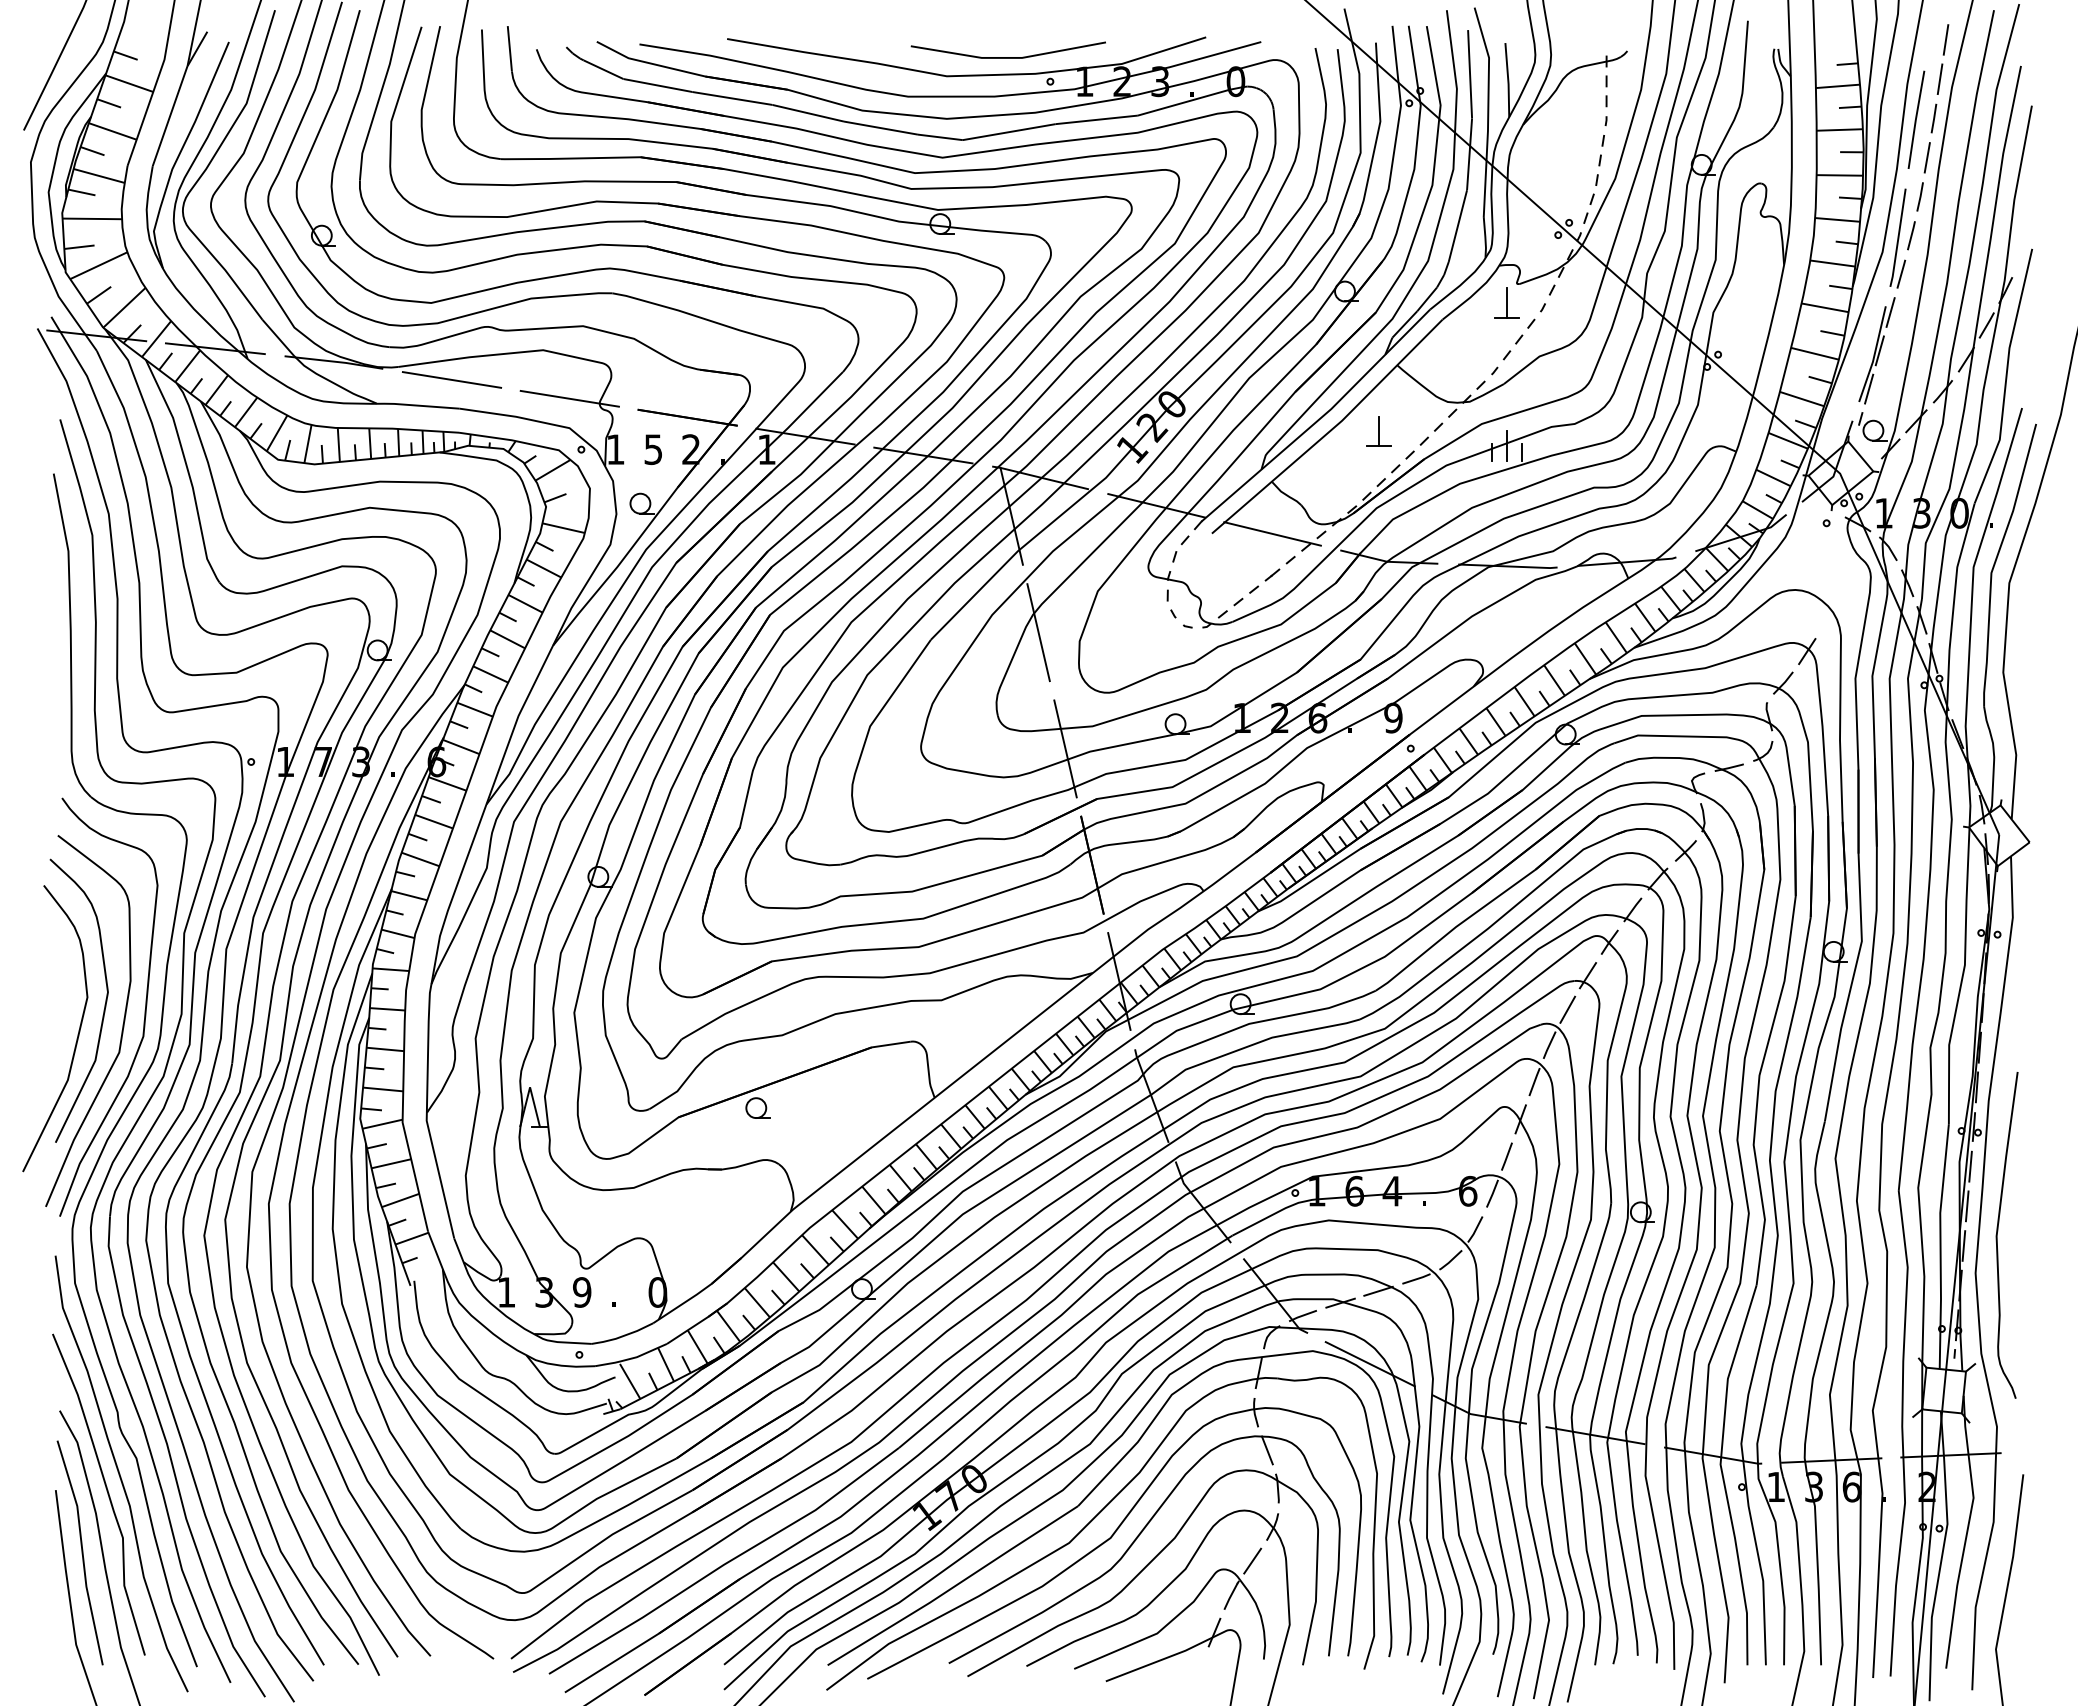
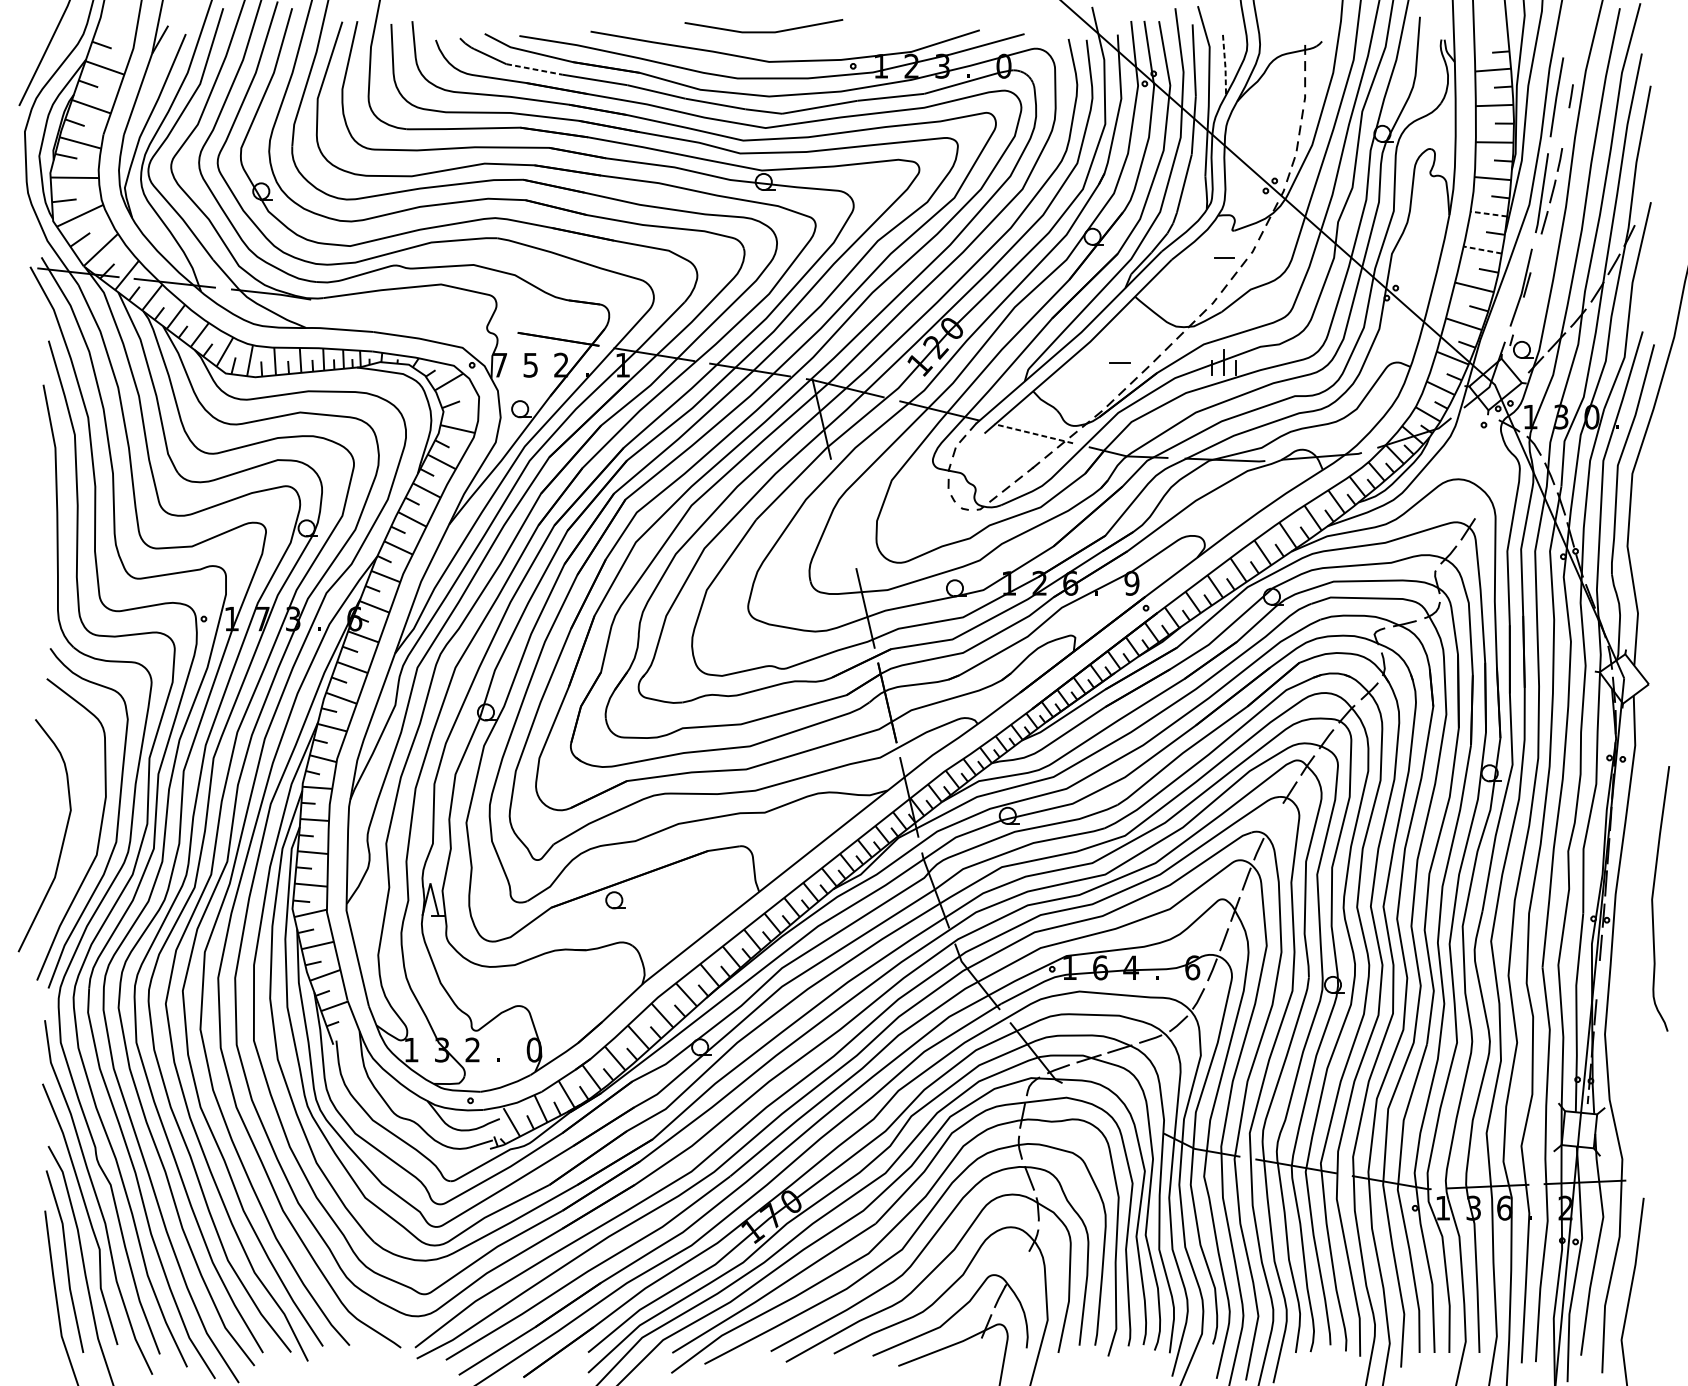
line: (1945, 39) -> (1580, 32), removed
line: (1007, 57) -> (763, 32), moved
line: (1939, 79) -> (1575, 64), removed
line: (1508, 80) -> (1225, 65), solid -> dashed
line: (658, 85) -> (534, 69), solid -> dashed
line: (1926, 157) -> (1565, 127), removed
line: (1832, 263) -> (1488, 214), solid -> dashed
line: (1507, 303) -> (1224, 246), removed
line: (1825, 307) -> (1483, 249), solid -> dashed
line: (1890, 312) -> (1535, 253), removed
line: (451, 379) -> (366, 308), removed
line: (1869, 388) -> (1518, 315), removed
line: (569, 398) -> (462, 323), removed
line: (1378, 431) -> (1119, 350), removed
text: (615, 449) -> (499, 365), 1 -> 7
line: (1272, 533) -> (1033, 433), solid -> dashed
line: (1038, 632) -> (843, 513), removed
curve: (104, 1004) -> (84, 816), removed
line: (1567, 1009) -> (1273, 820), removed
line: (1966, 1206) -> (1597, 980), removed
curve: (1998, 1231) -> (1653, 895), moved
text: (582, 1292) -> (473, 1050), 9 -> 2
line: (1369, 1364) -> (1112, 1108), removed
line: (1252, 1560) -> (1017, 1267), removed

